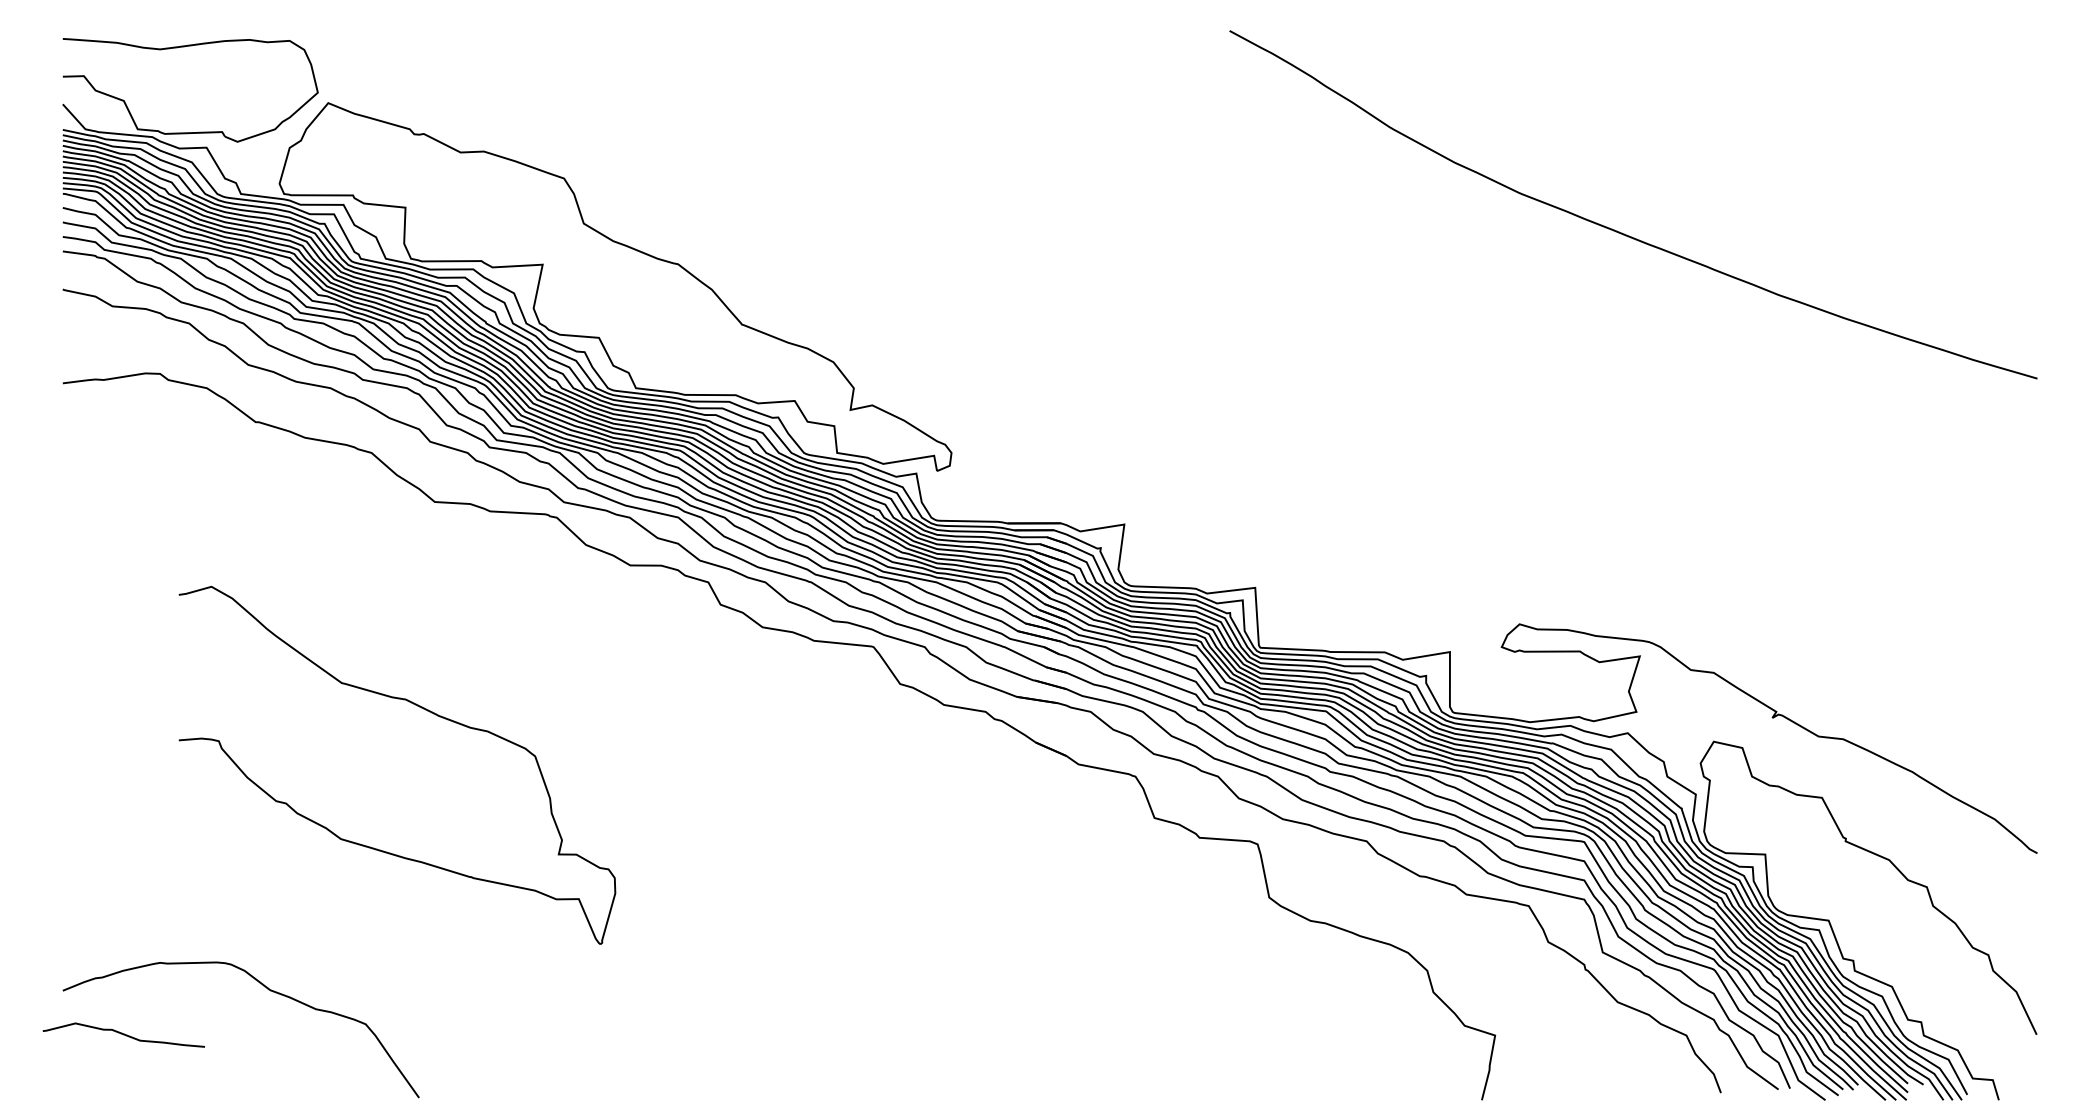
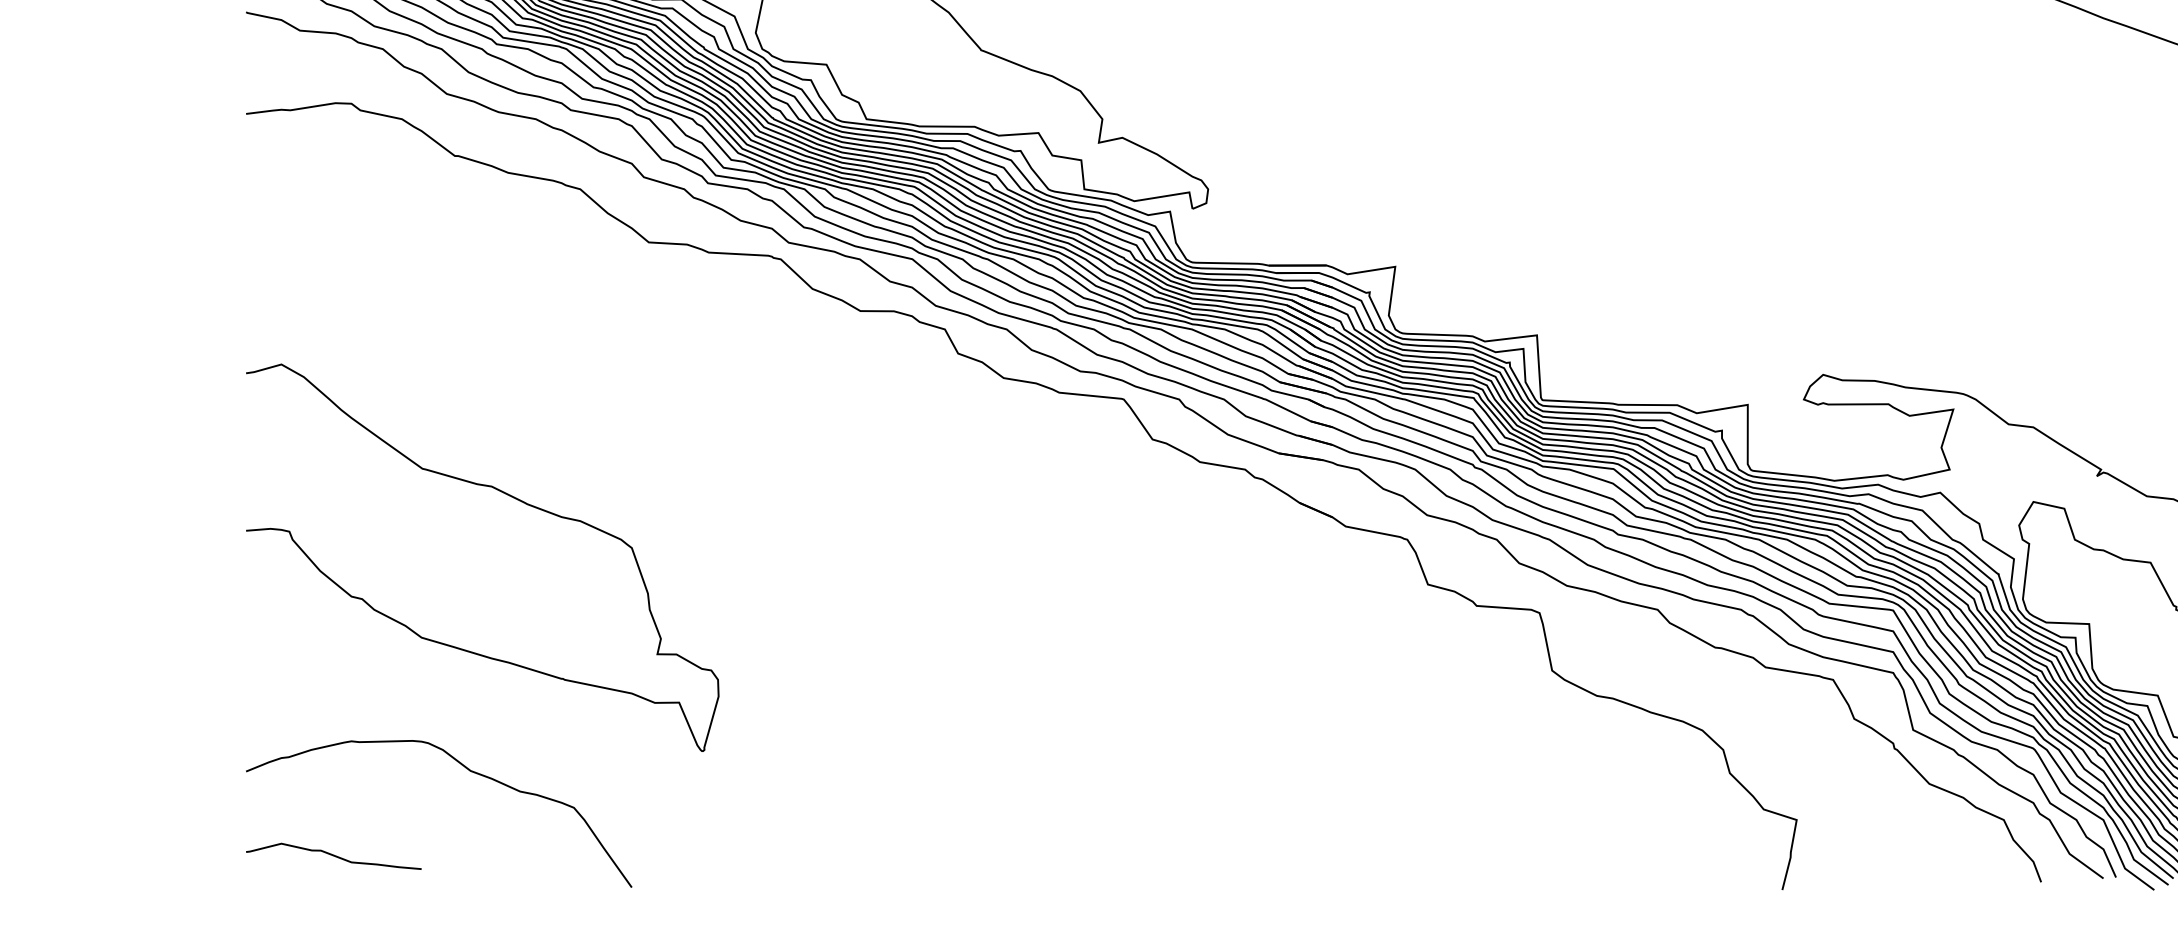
curve: (425, 710) -> (513, 498), moved
curve: (123, 1034) -> (333, 855), moved

